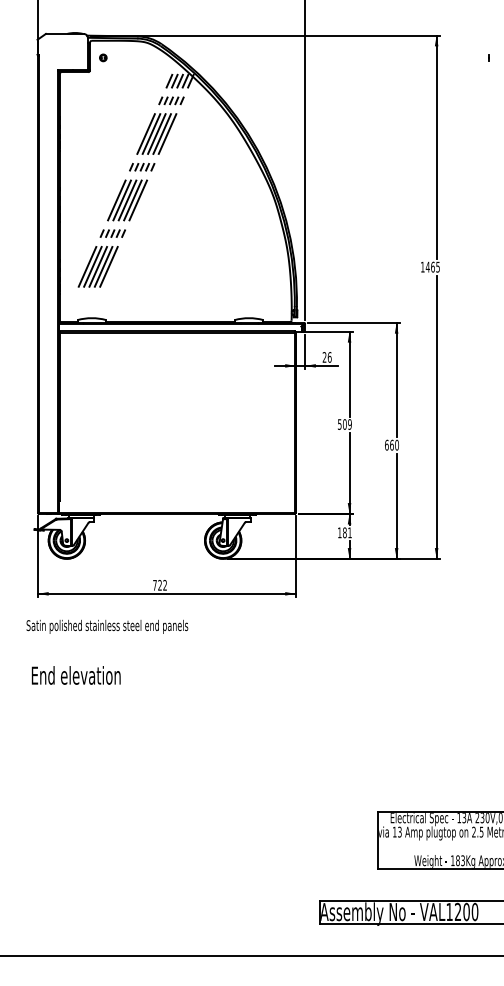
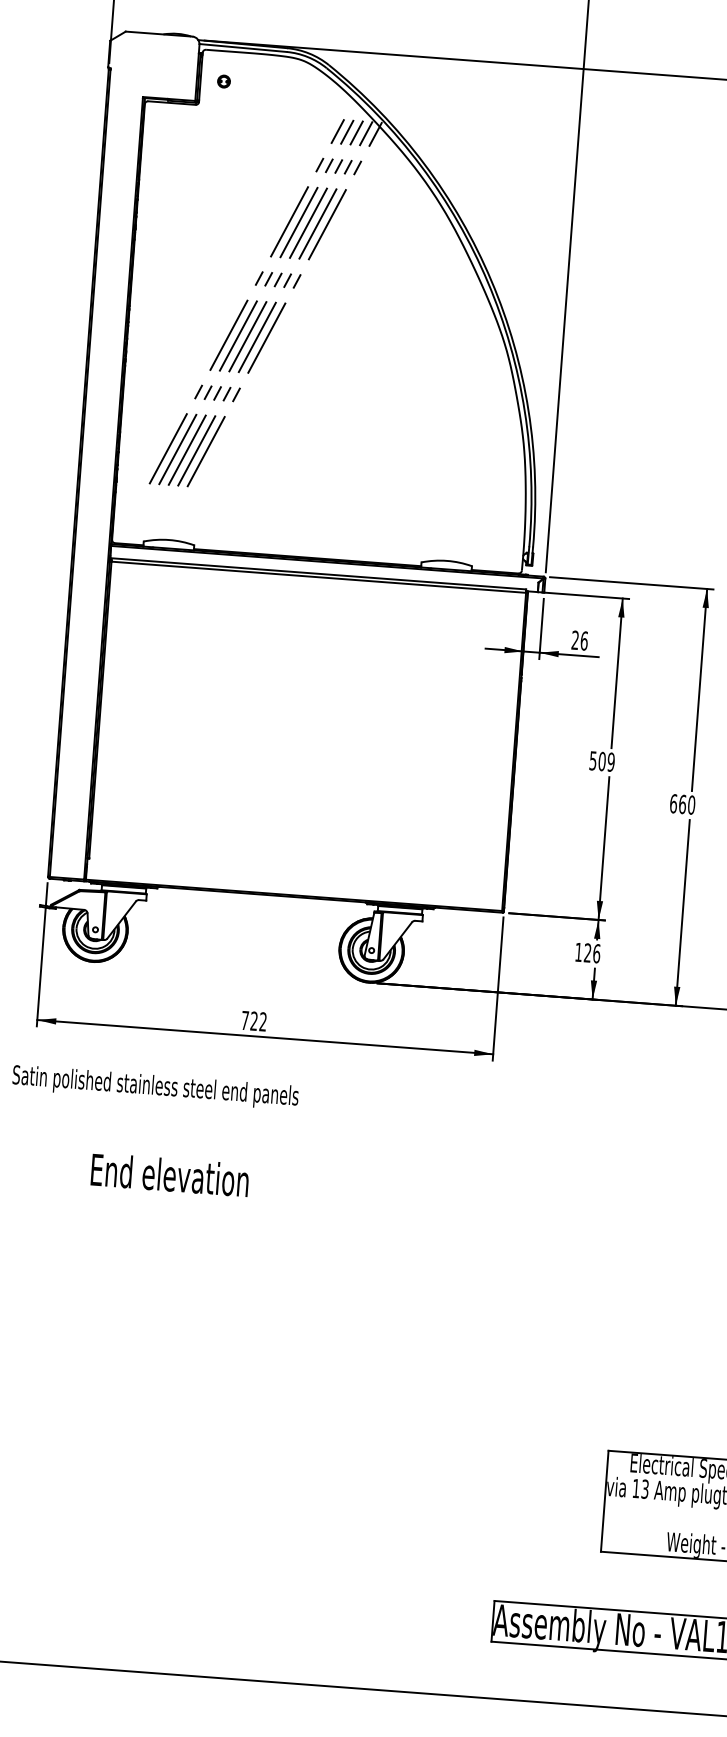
text: (347, 532) -> (592, 952), 181 -> 126
text: (75, 675) -> (168, 1175), moved

